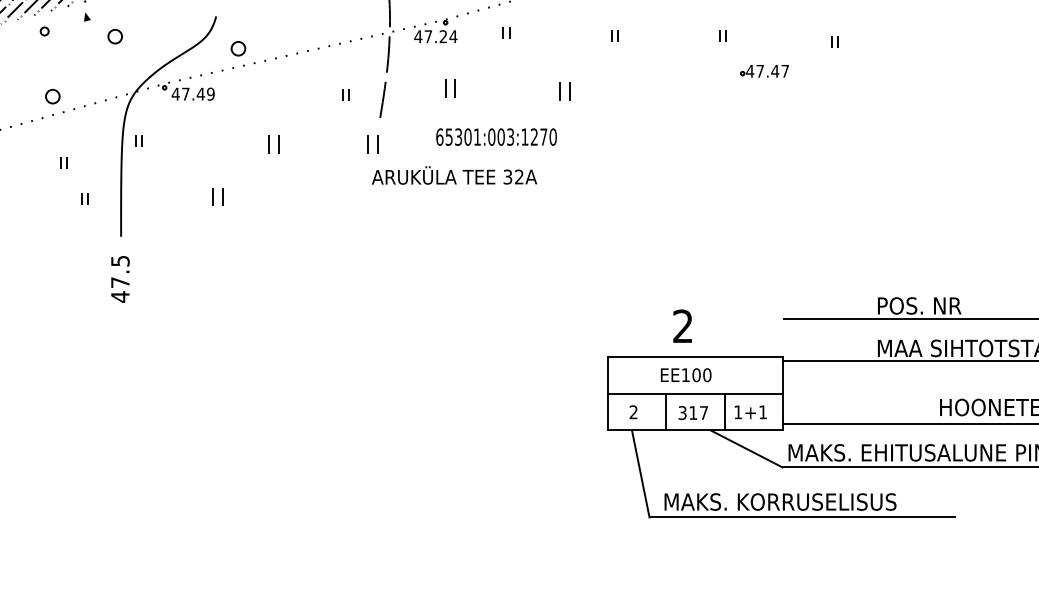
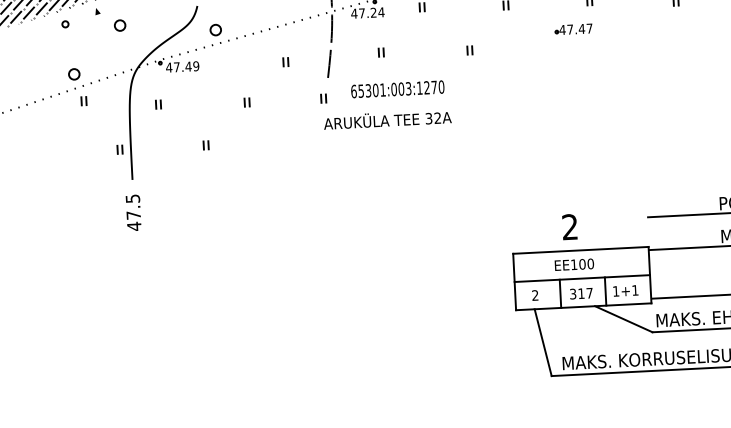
part: (764, 71) -> (573, 29), moved
part: (450, 88) -> (381, 52), size x0.62
part: (564, 91) -> (469, 50), size x0.62
part: (345, 94) -> (285, 62), moved
text: (496, 136) -> (397, 88), moved
part: (138, 140) -> (158, 104), moved
part: (273, 144) -> (246, 102), size x0.62
part: (372, 144) -> (323, 98), size x0.62
part: (63, 162) -> (83, 100), moved
part: (218, 196) -> (206, 145), size x0.62
part: (84, 198) -> (119, 149), moved

